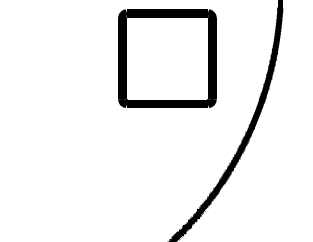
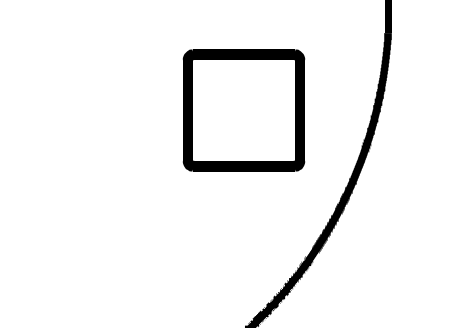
part: (167, 58) -> (243, 110), moved

